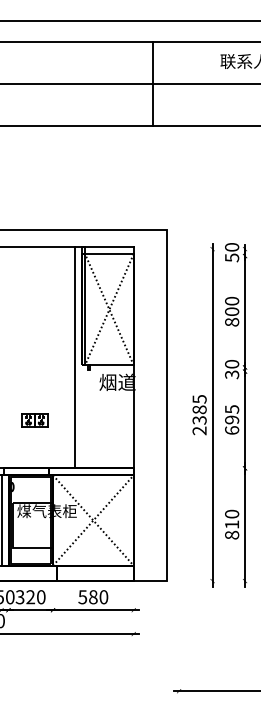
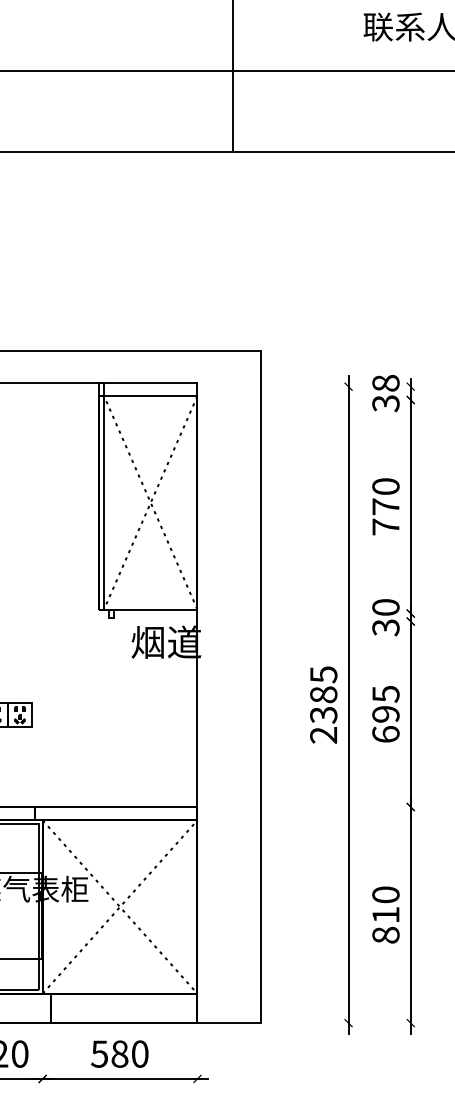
text: (231, 252) -> (384, 393), 50 -> 38
text: (232, 316) -> (386, 515), 800 -> 770
line: (75, 357) -> (85, 594), removed

